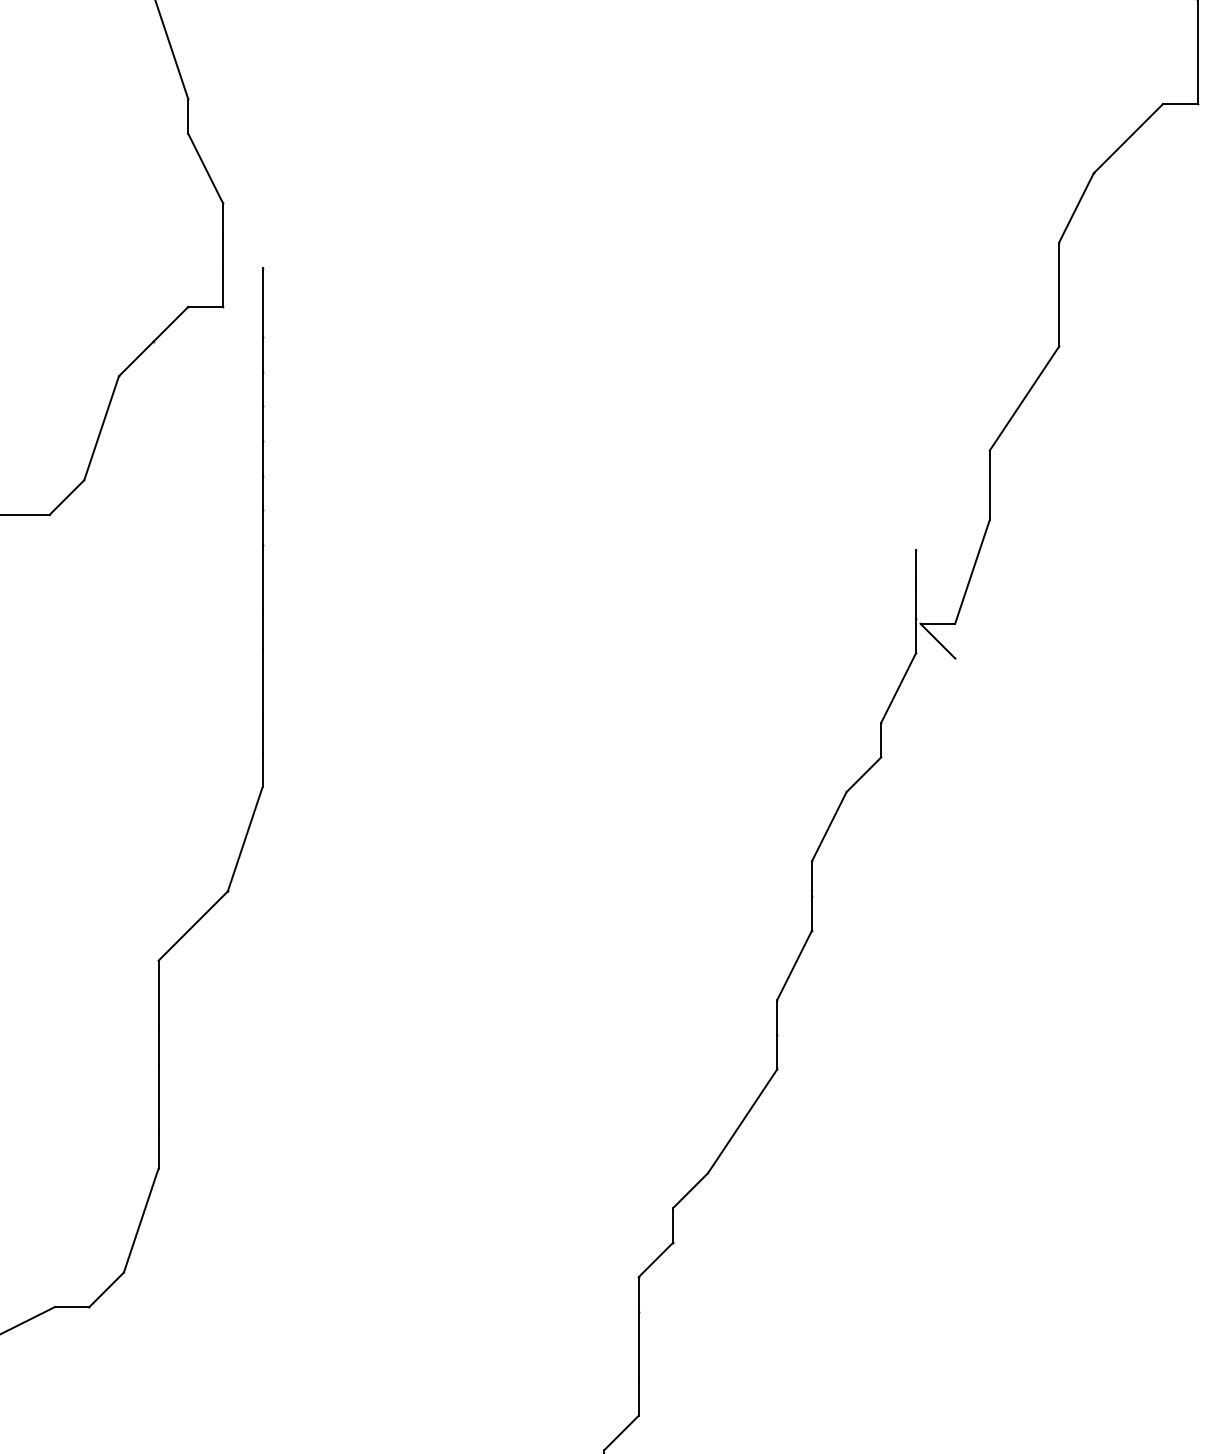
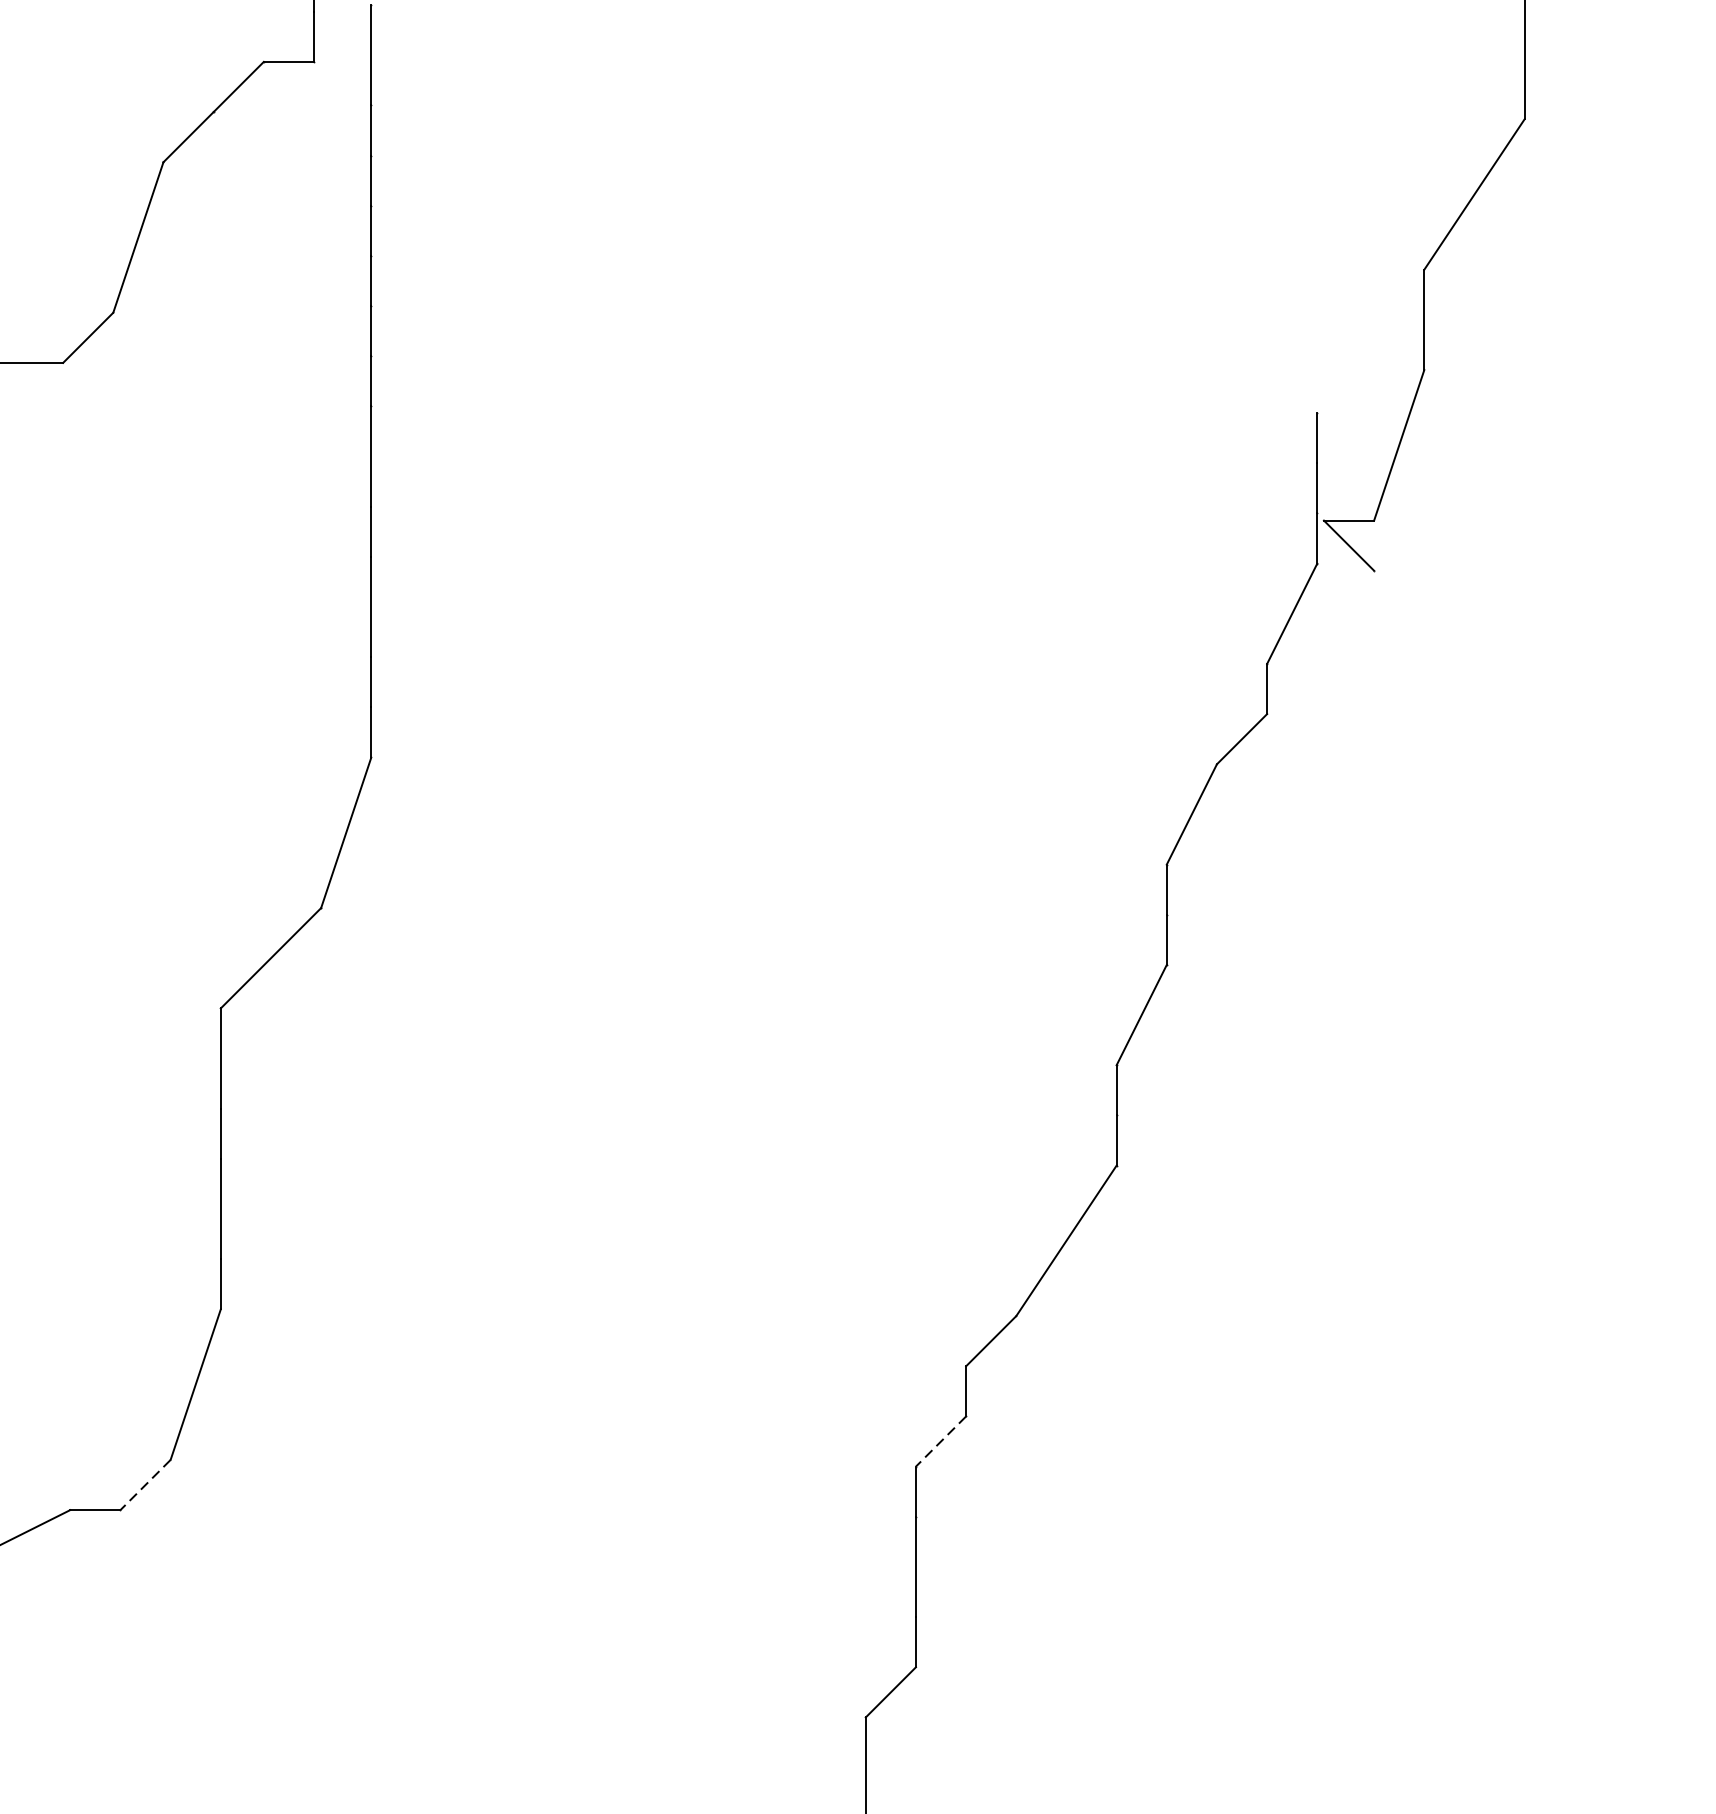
line: (656, 1259) -> (941, 1441), solid -> dashed
line: (106, 1289) -> (145, 1484), solid -> dashed

